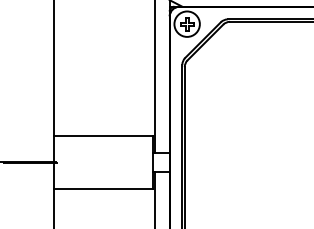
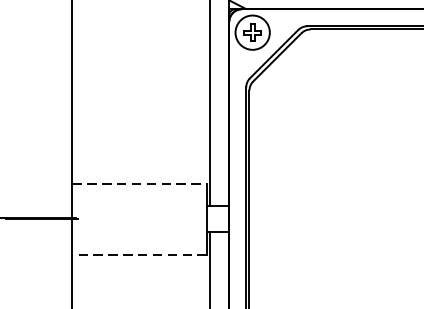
line: (103, 136) -> (139, 184), solid -> dashed
line: (103, 188) -> (139, 254), solid -> dashed

